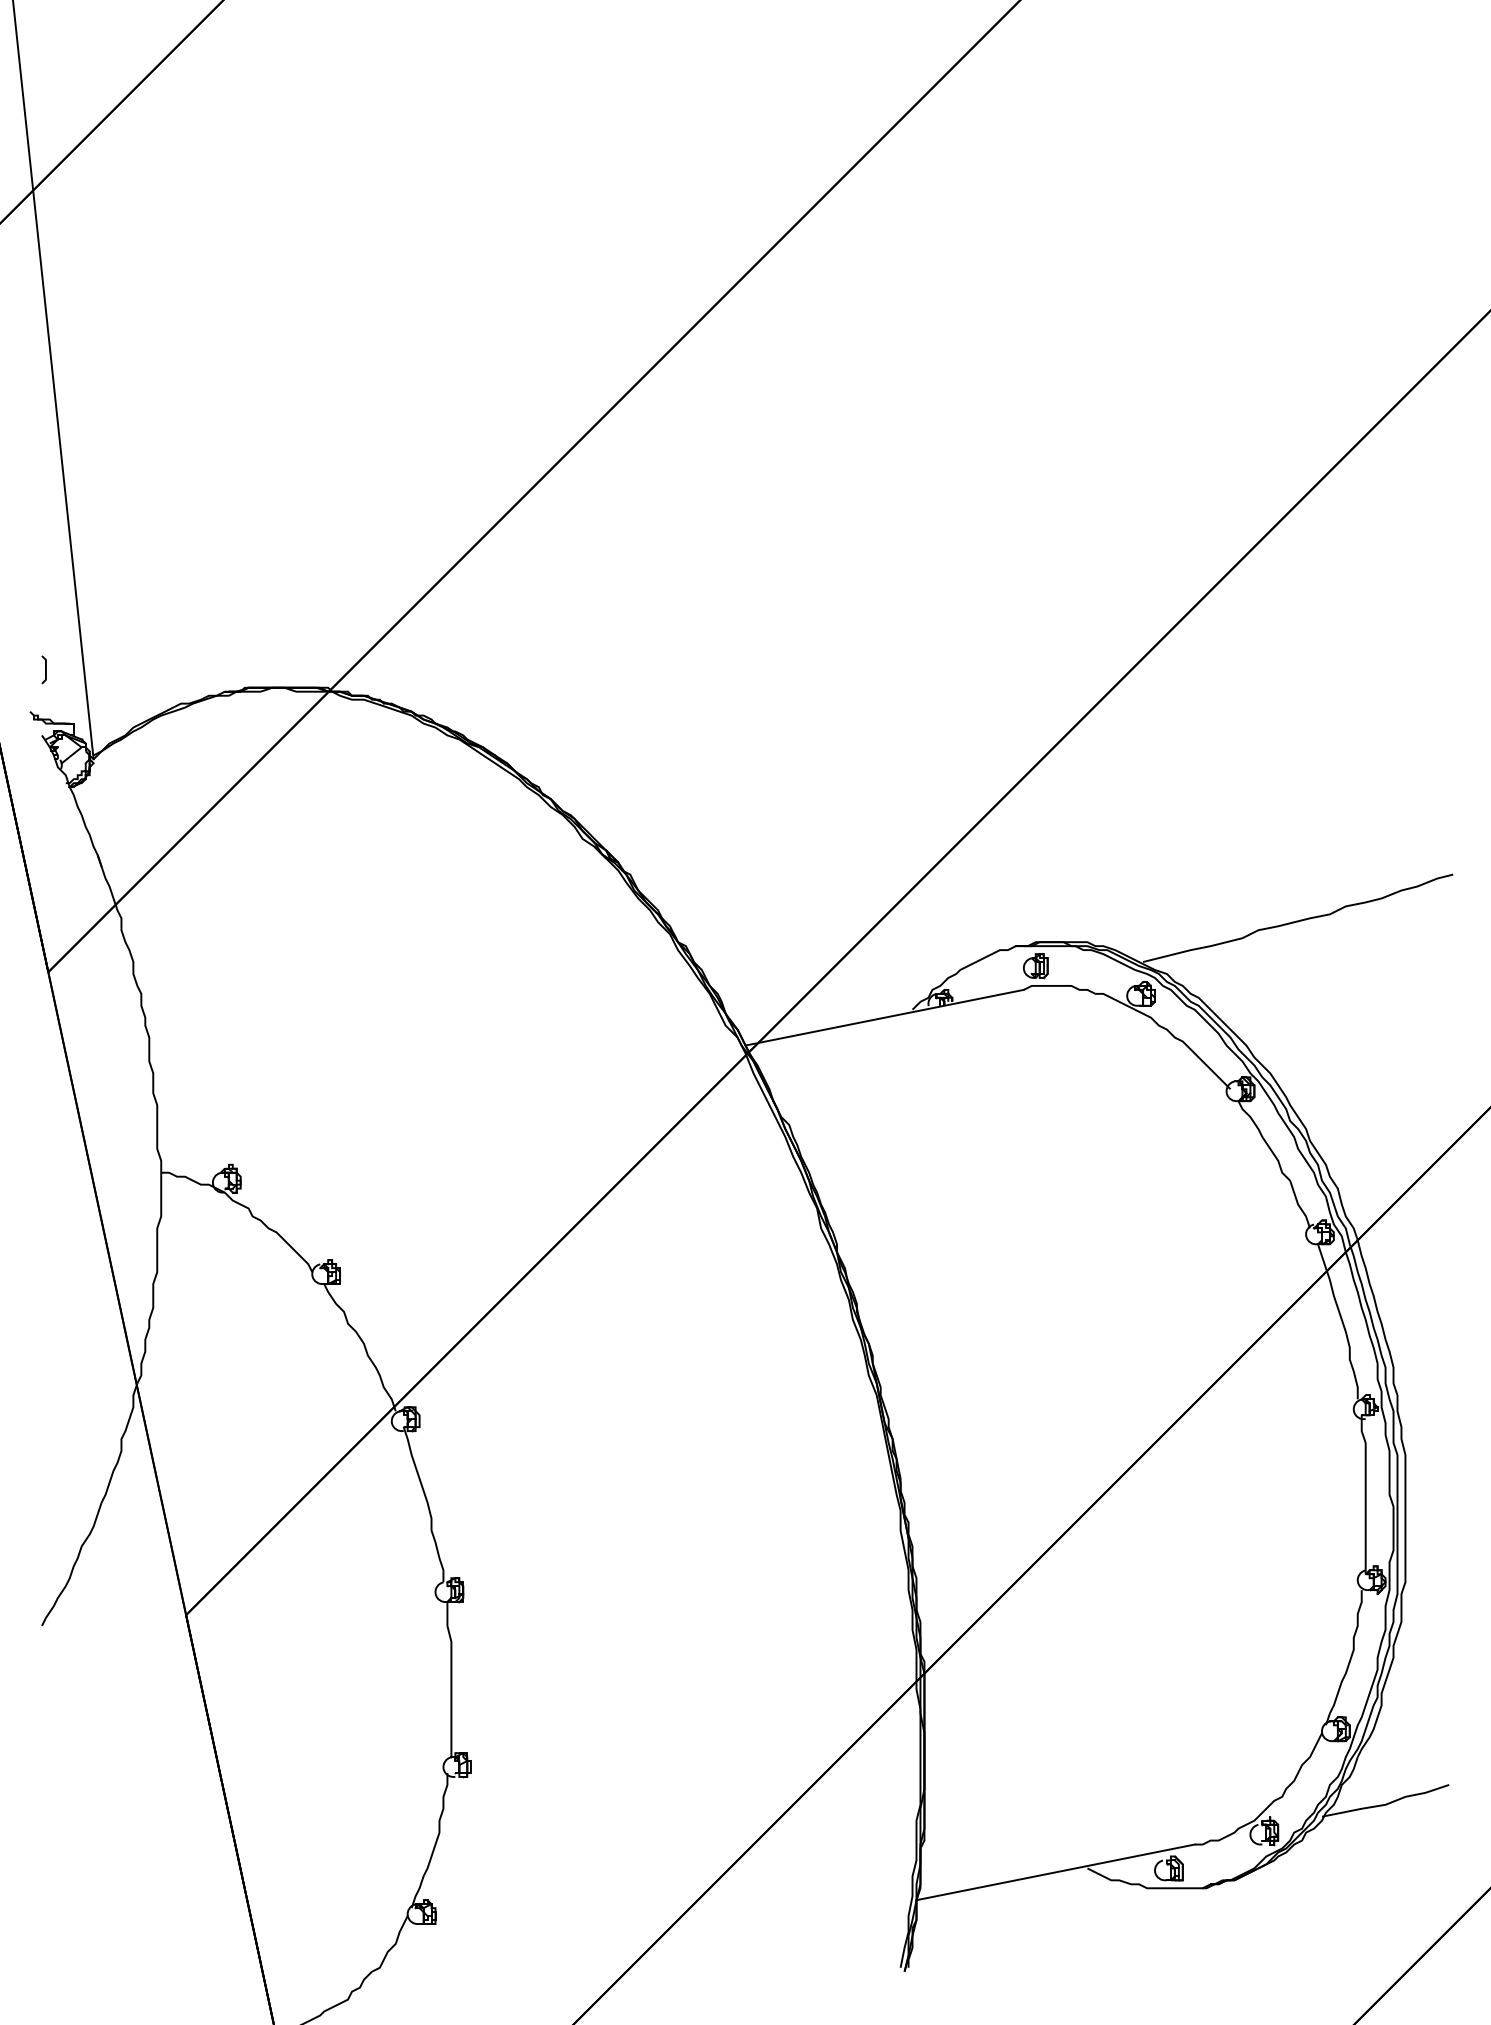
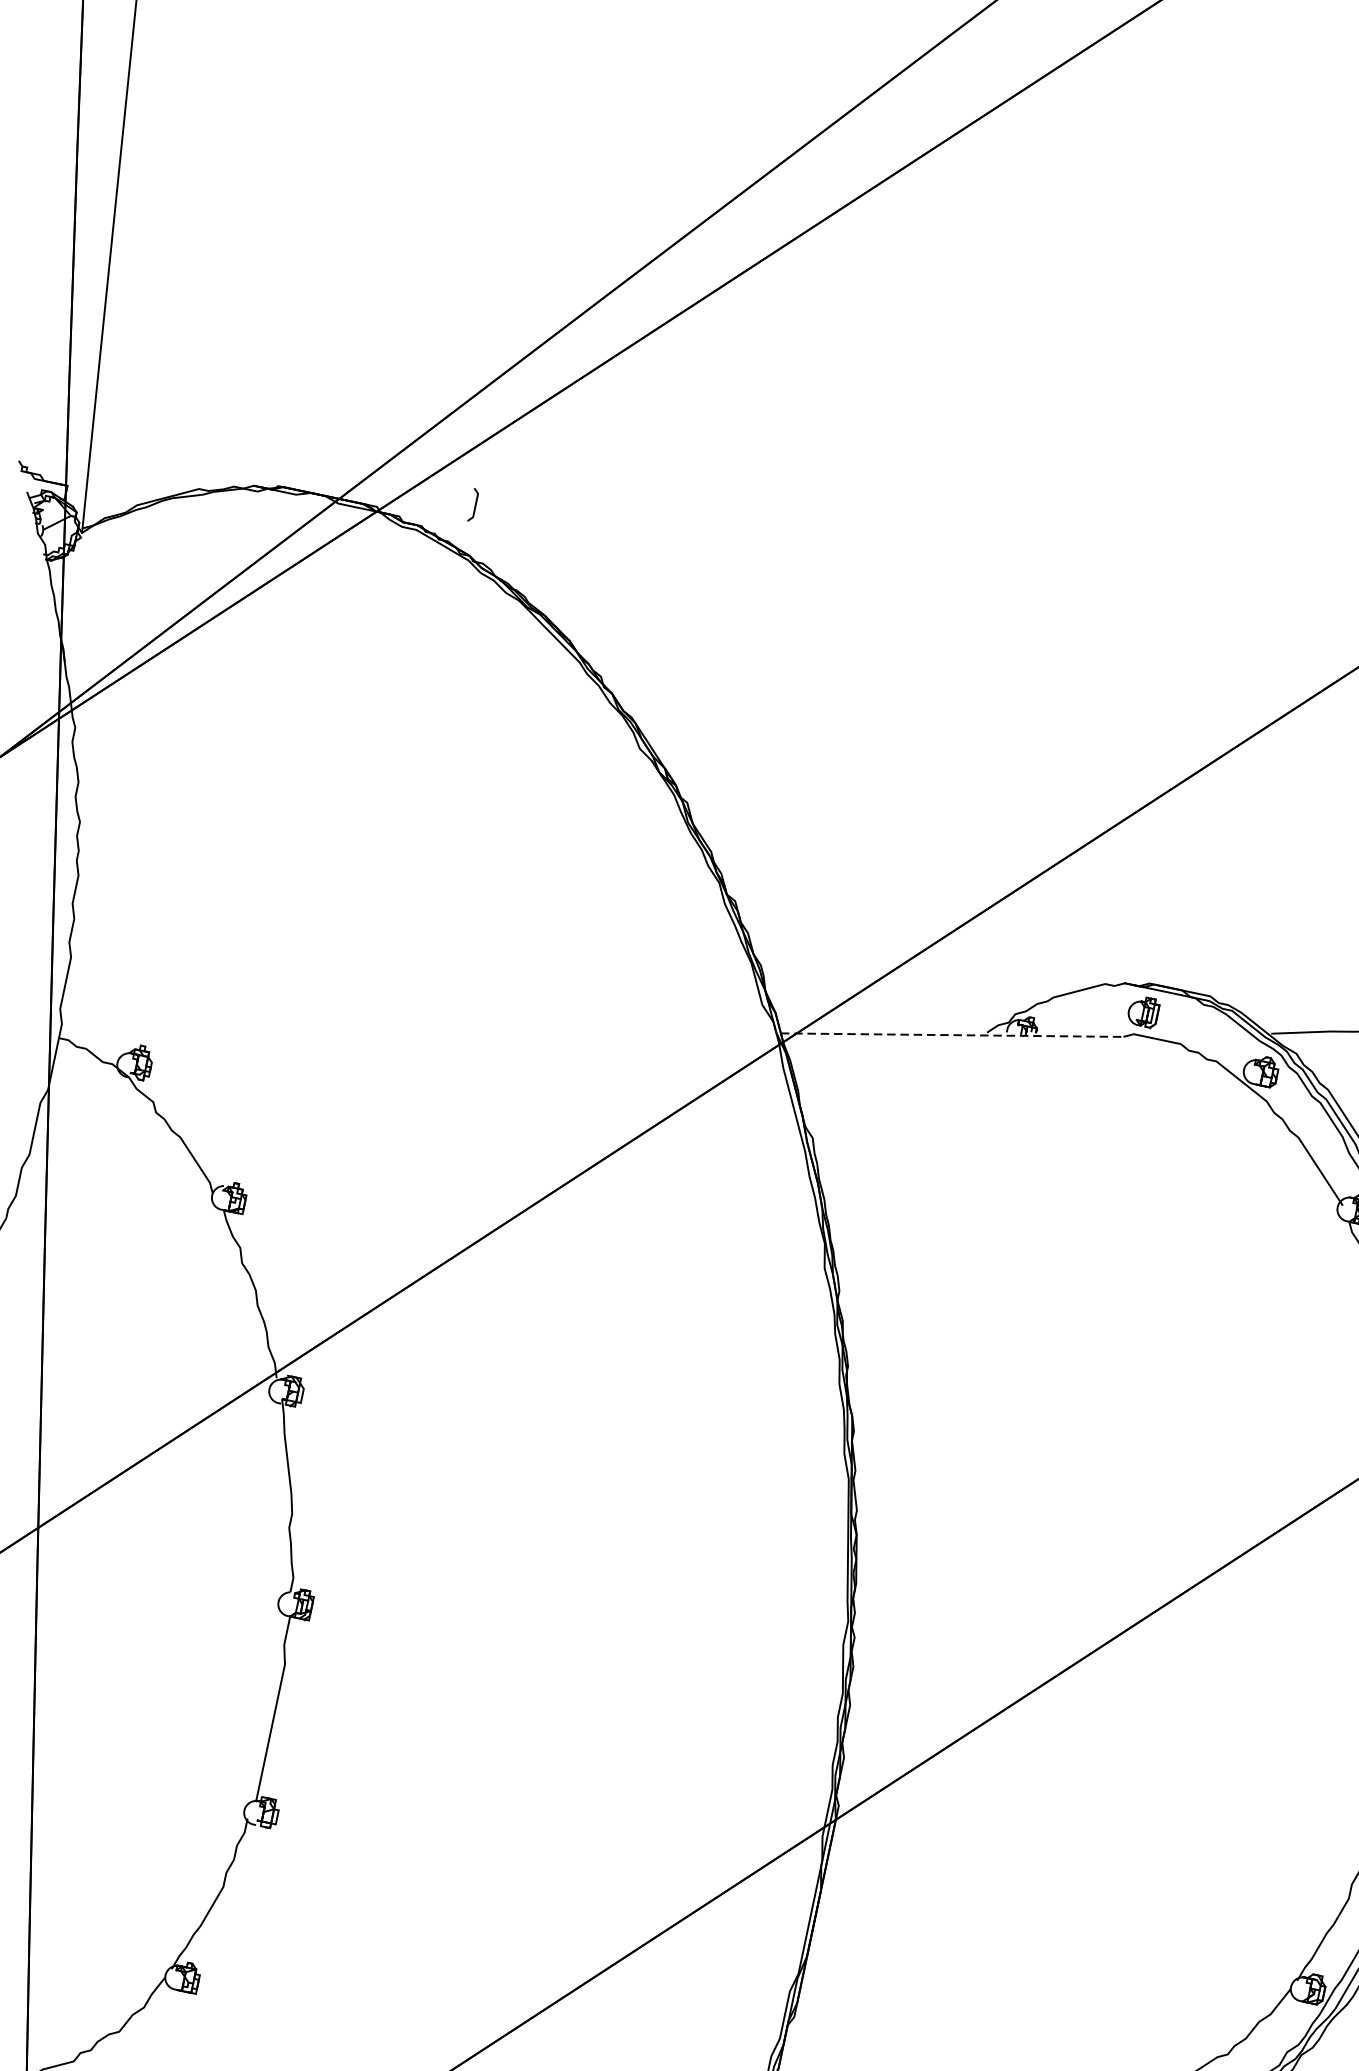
curve: (45, 669) -> (475, 505), moved
line: (884, 1017) -> (952, 1034), solid -> dashed

